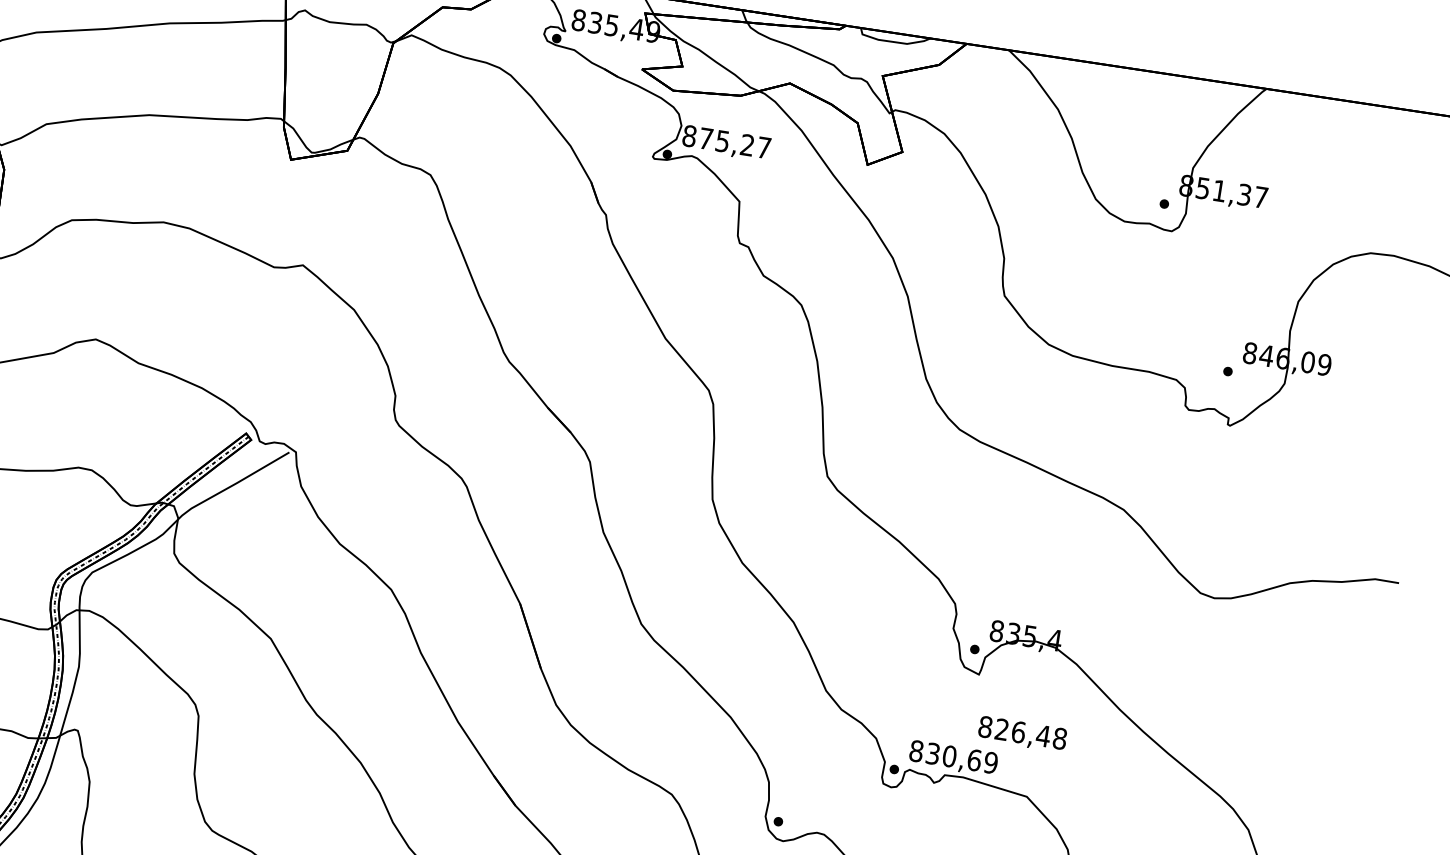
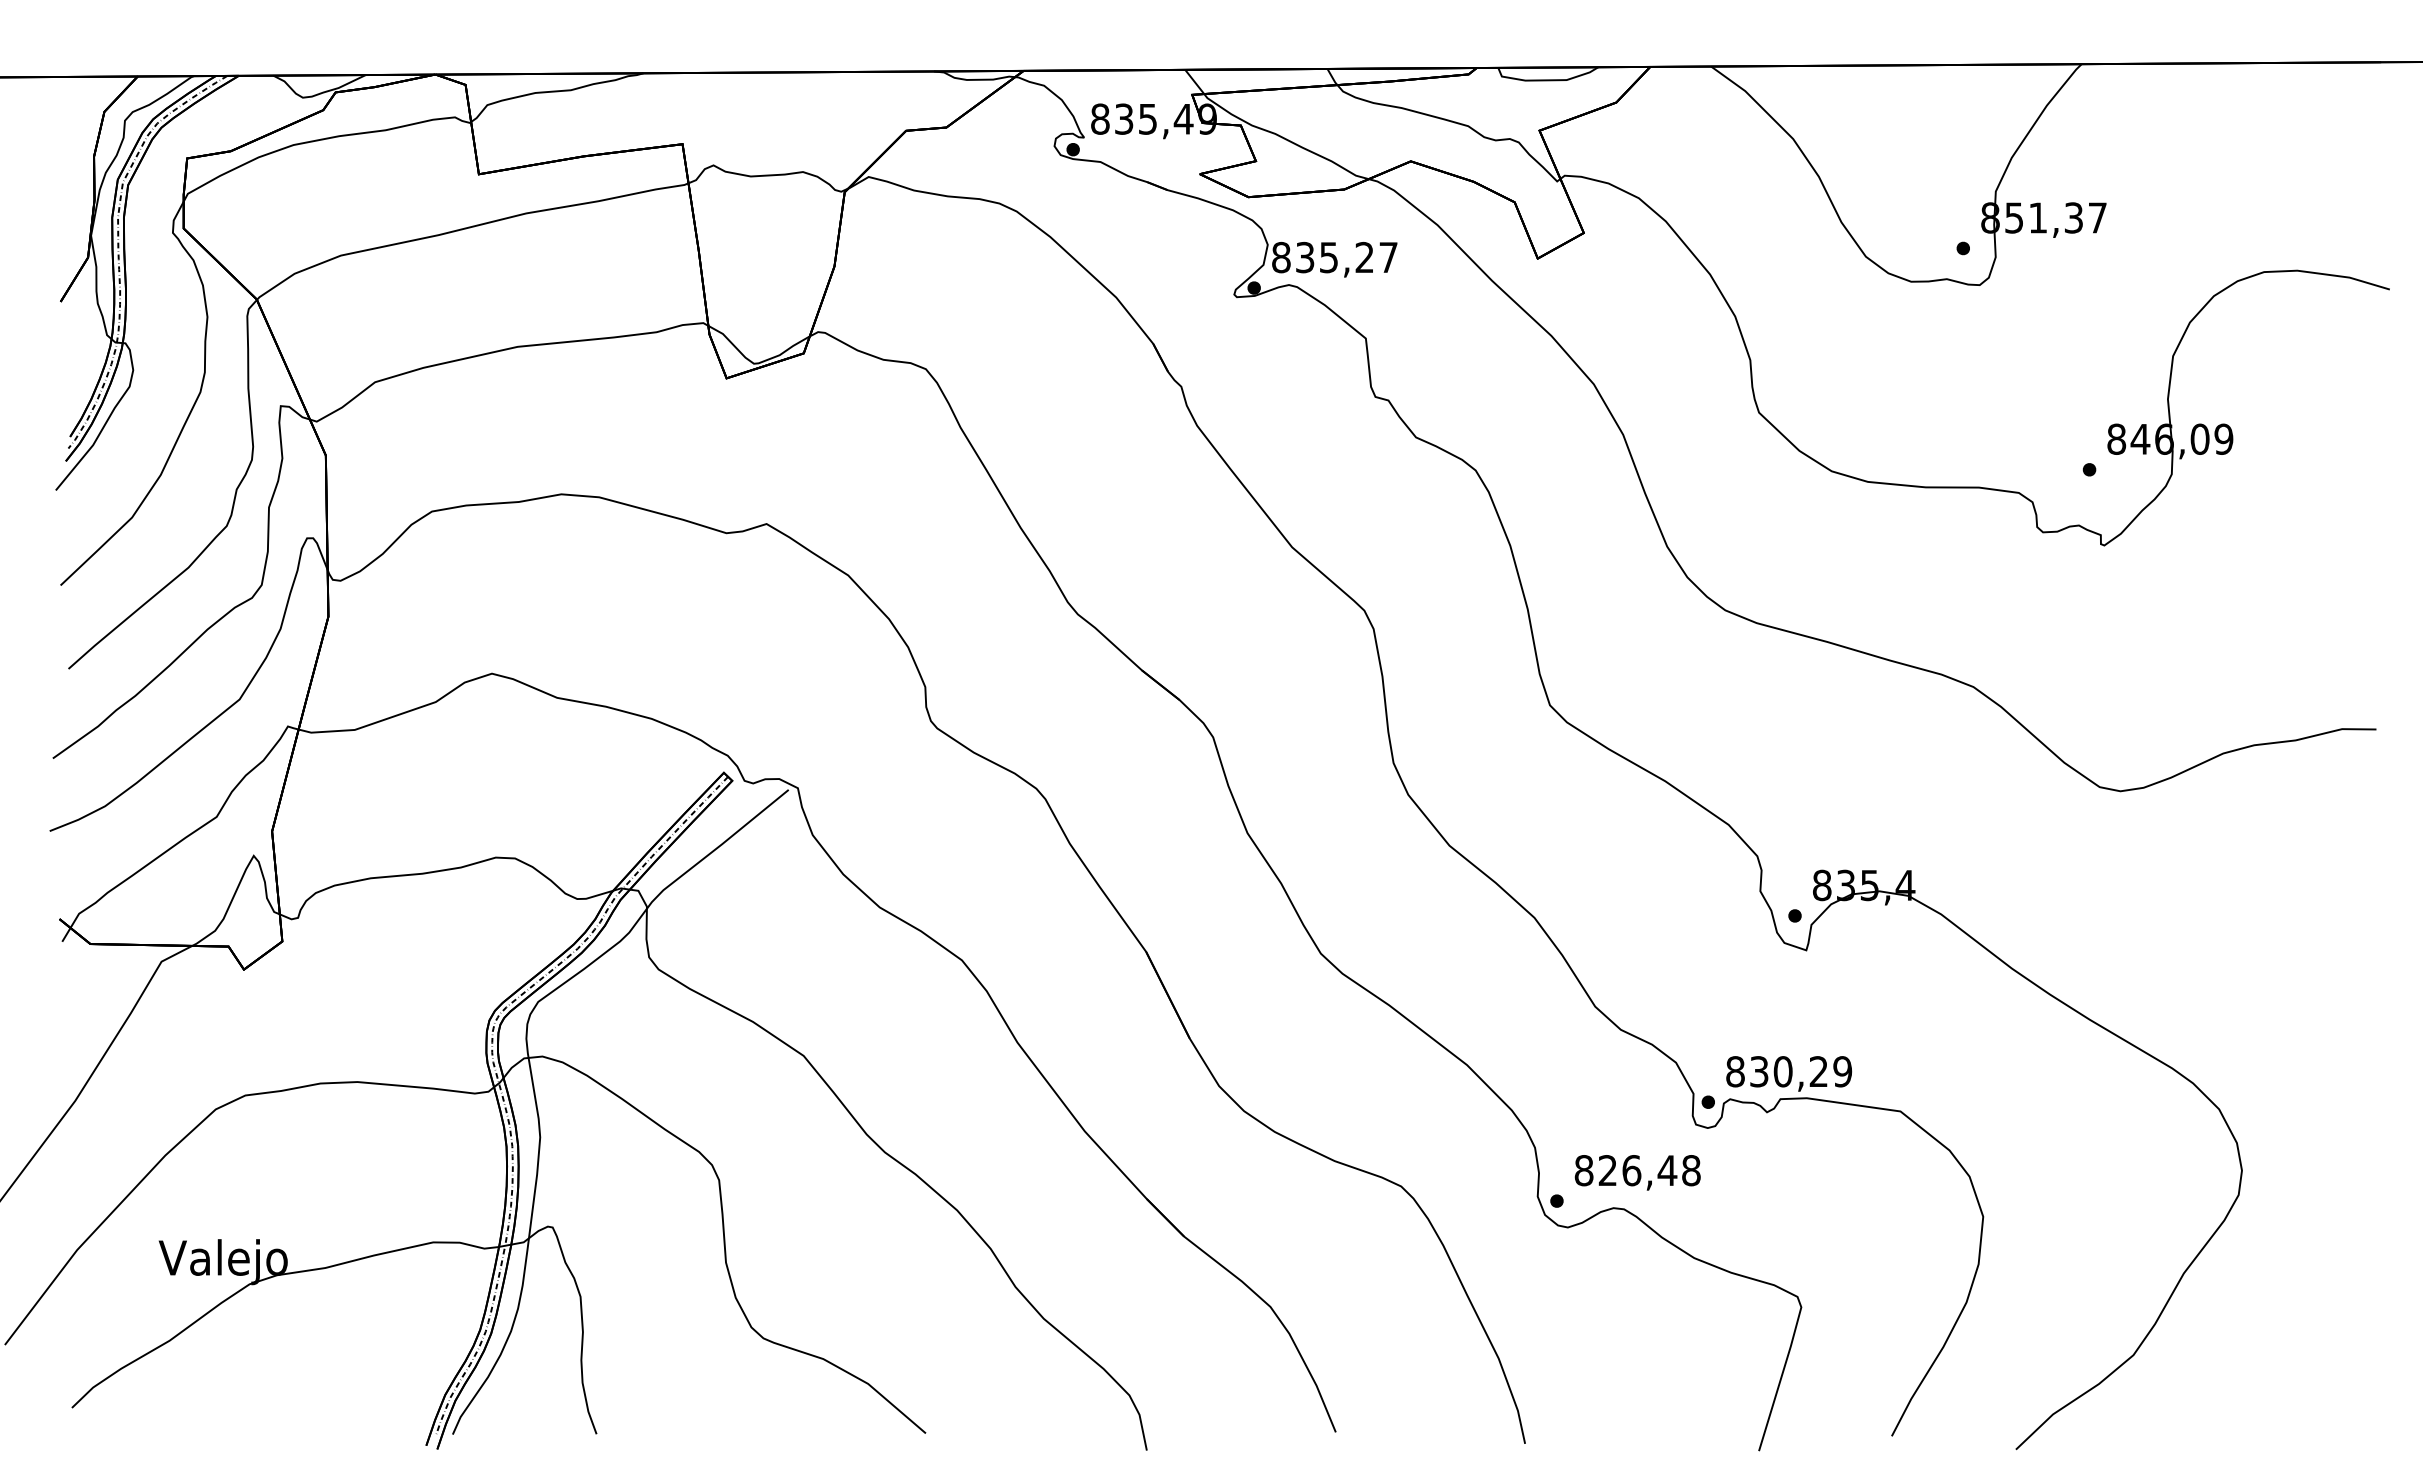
text: (706, 138) -> (1305, 257), 875,27 -> 835,27
text: (1022, 734) -> (1637, 1172), moved
text: (974, 760) -> (1818, 1071), 830,69 -> 830,29

